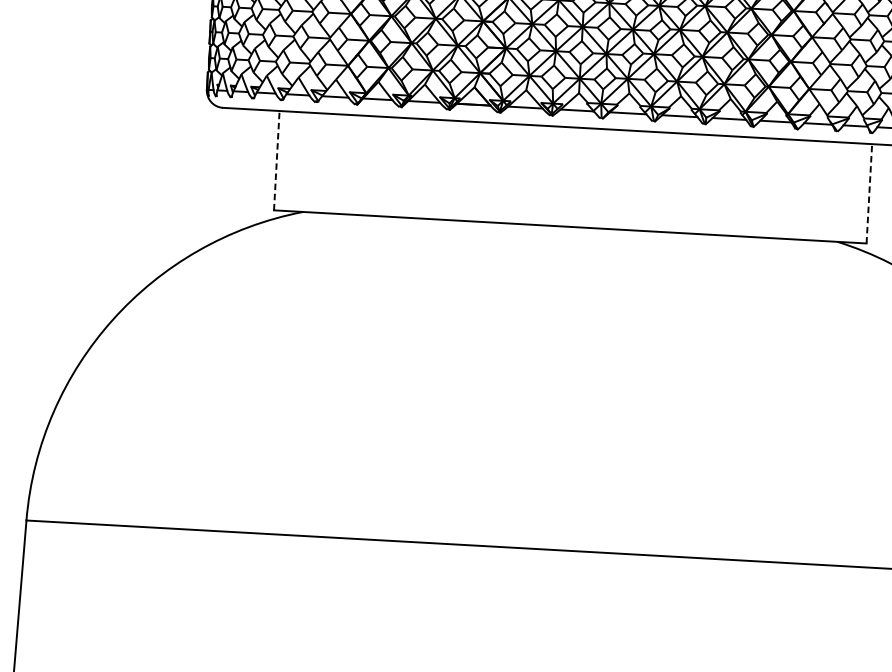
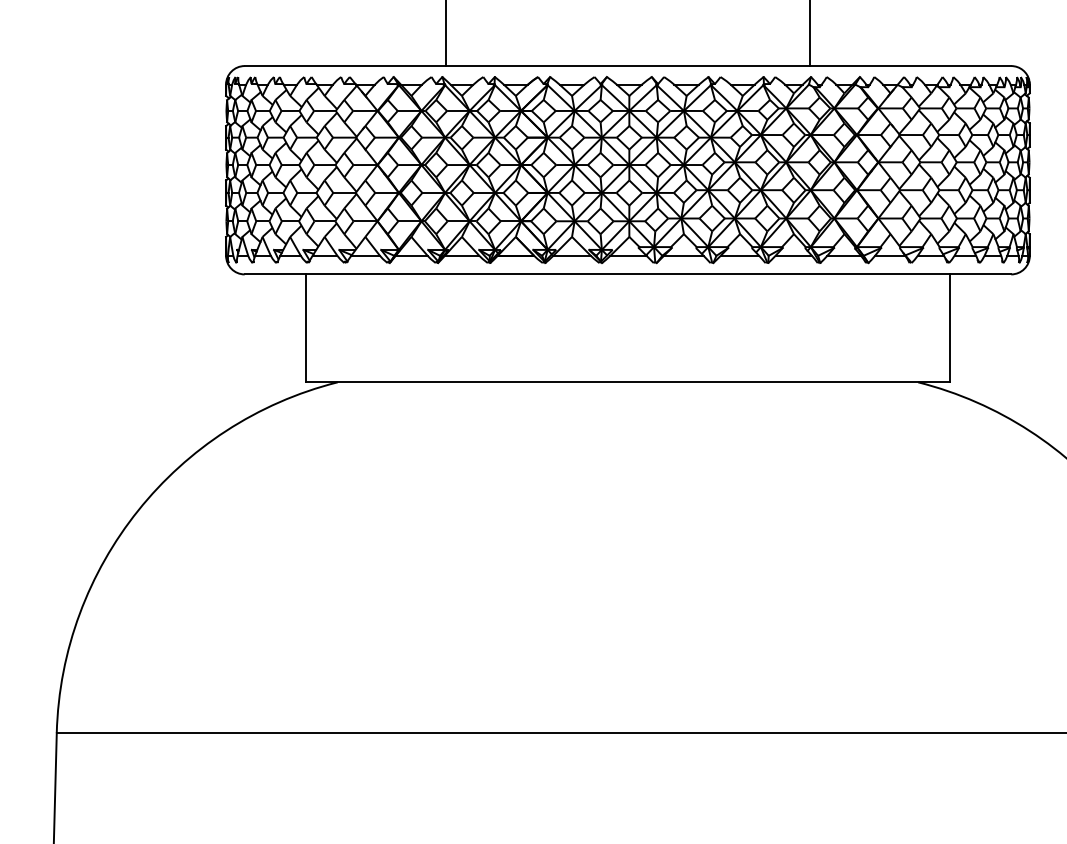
line: (277, 160) -> (306, 328), dashed -> solid
line: (869, 193) -> (949, 328), dashed -> solid

